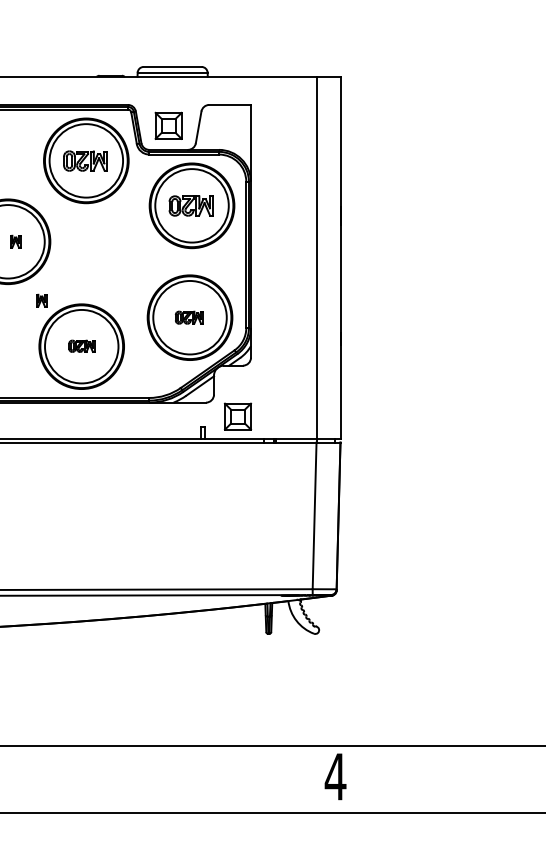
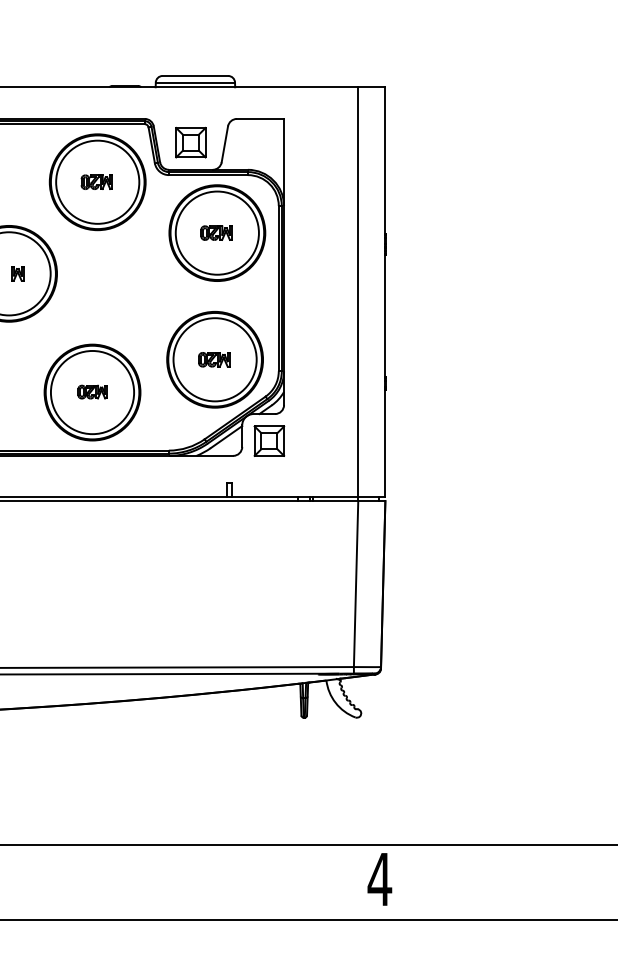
part: (85, 160) -> (96, 181), size x0.62
part: (191, 205) -> (216, 232), size x0.62
part: (41, 300) -> (46, 340), removed
part: (238, 416) -> (269, 441), moved

